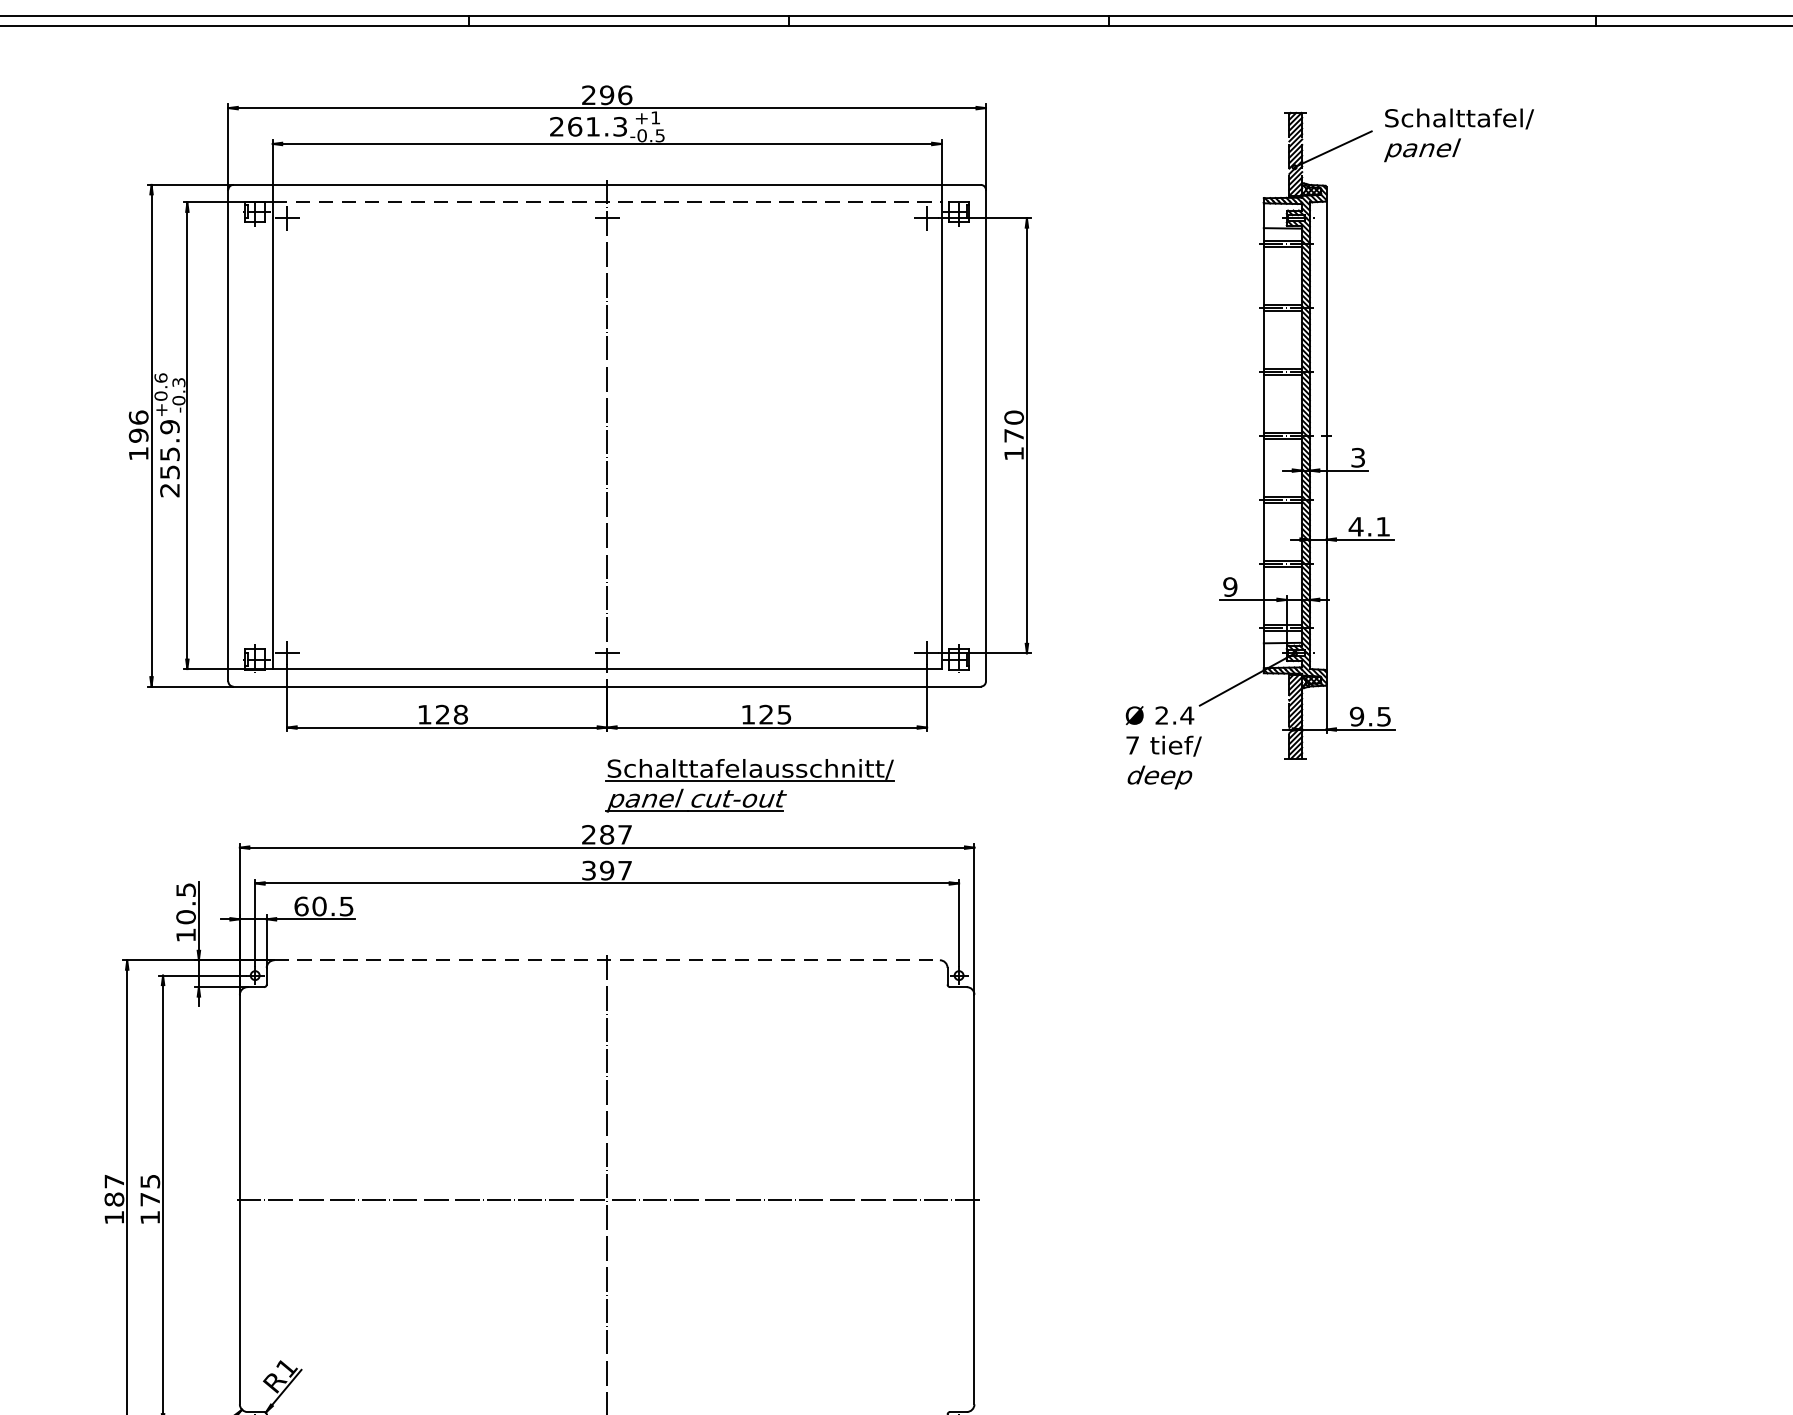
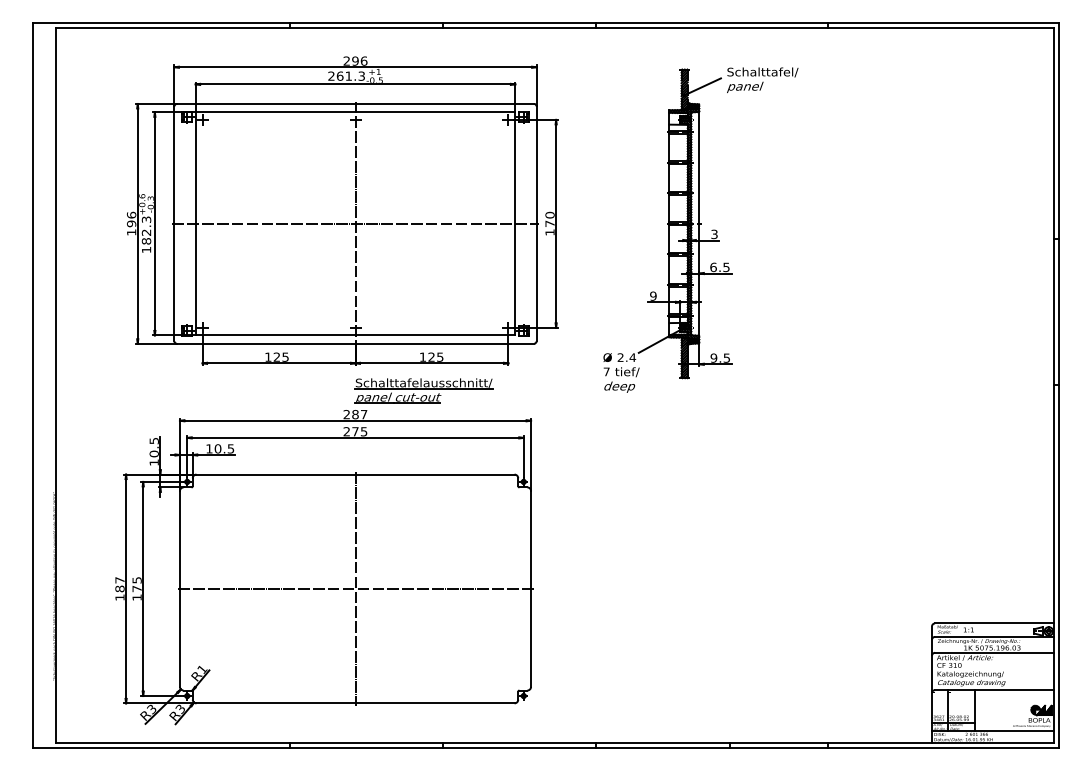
line: (607, 202) -> (355, 112), dashed -> solid
line: (607, 434) -> (355, 223), added
text: (169, 457) -> (146, 234), 255.9 -> 182.3
text: (1368, 527) -> (719, 267), 4.1 -> 6.5
text: (460, 713) -> (285, 356), 128 -> 125
text: (607, 870) -> (355, 431), 397 -> 275
text: (301, 905) -> (209, 448), 60.5 -> 10.5
line: (609, 960) -> (356, 474), dashed -> solid

